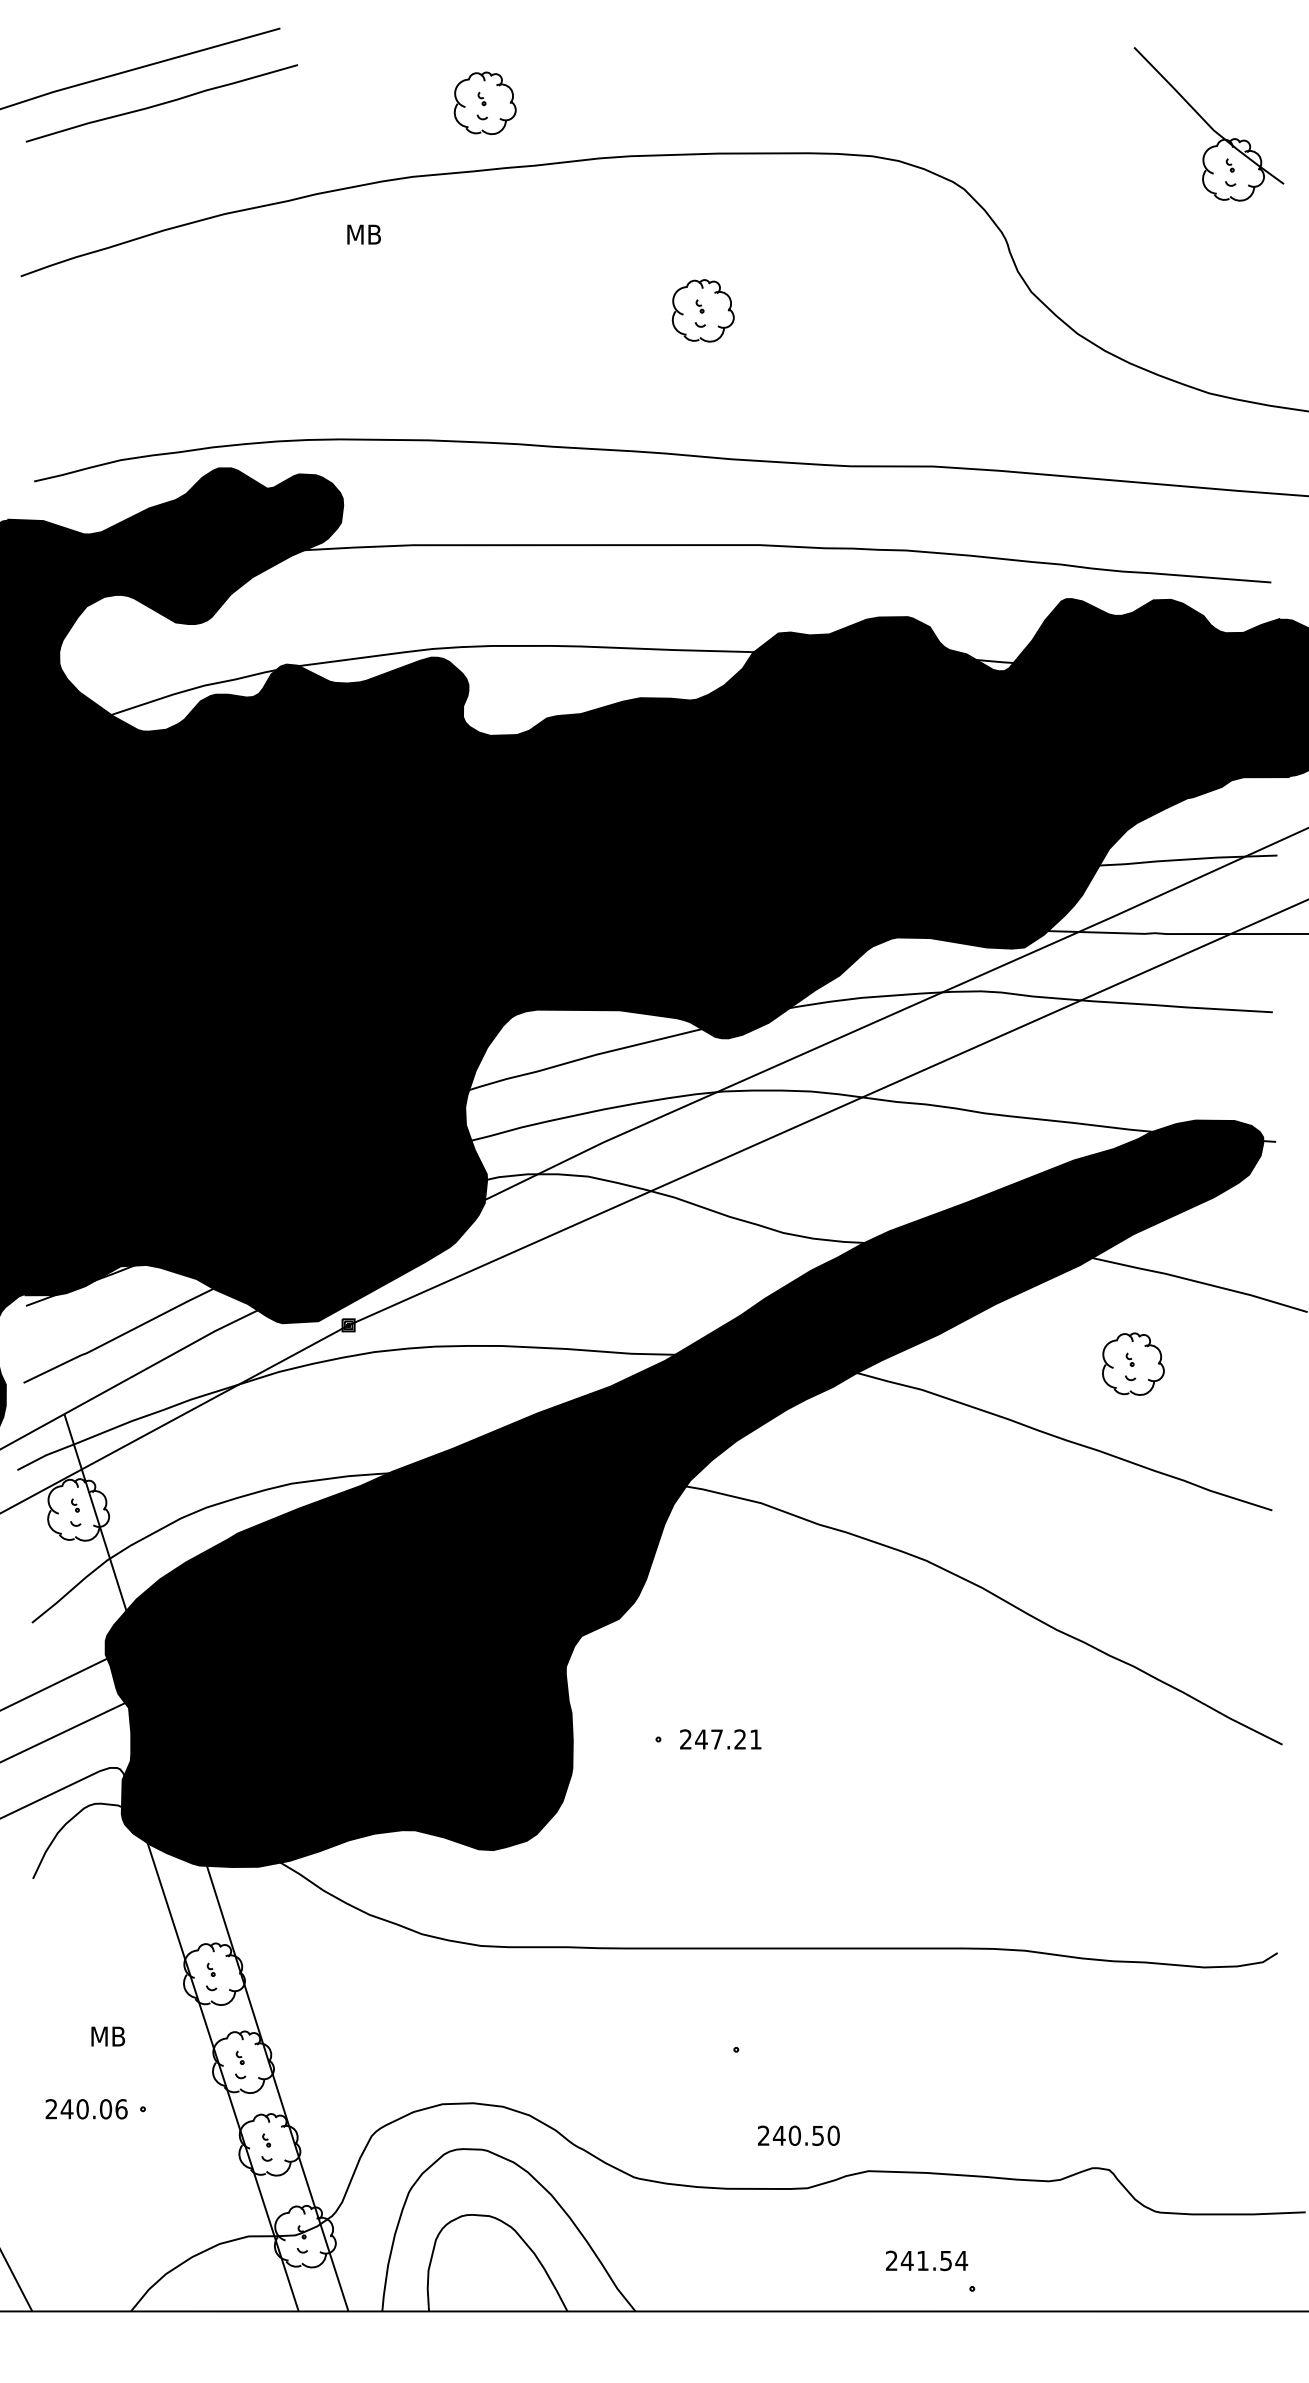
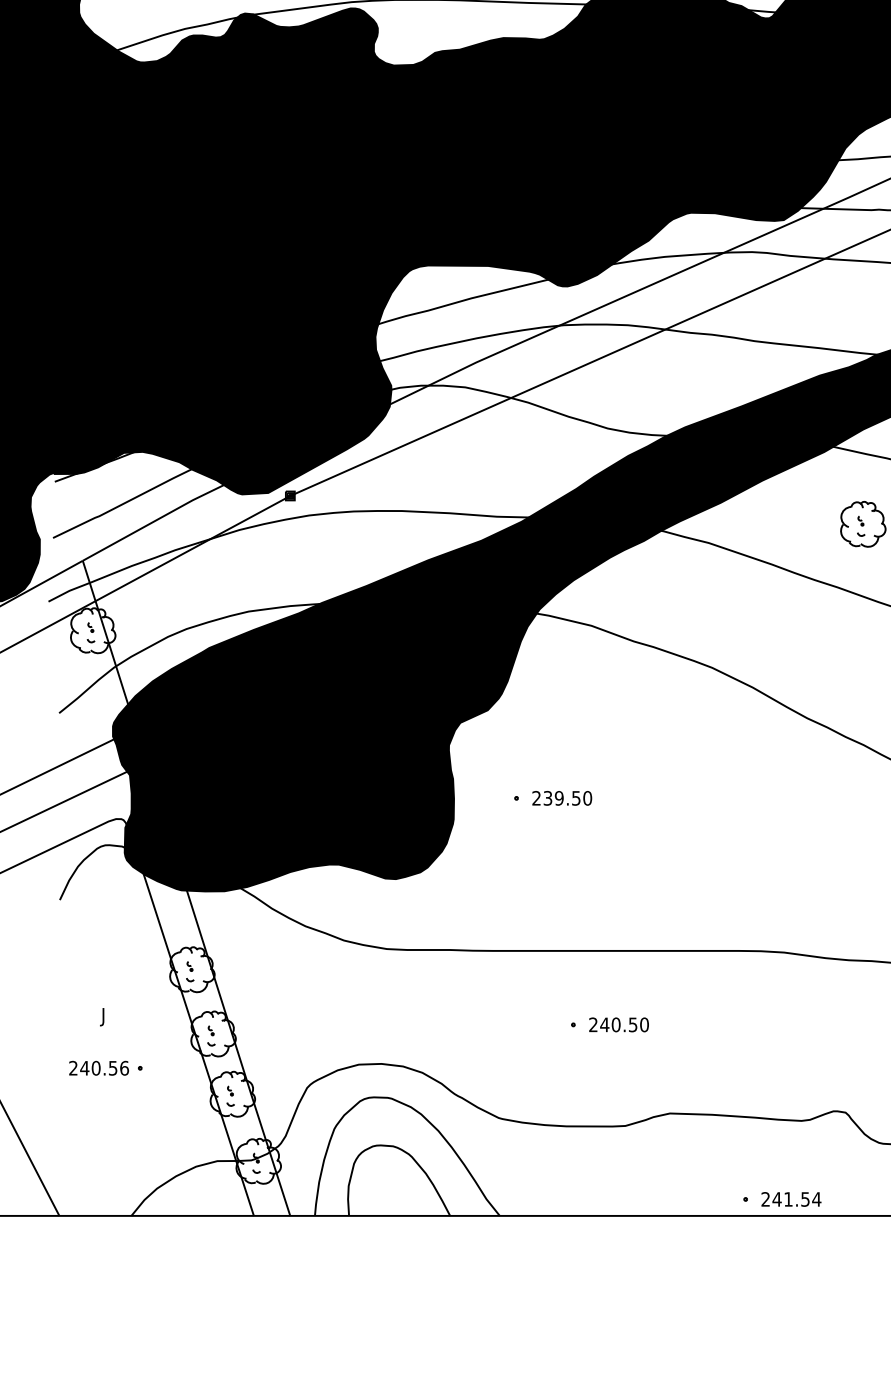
text: (728, 1739) -> (567, 798), 247.21 -> 239.50
text: (106, 2038) -> (113, 1016), MB -> J
text: (105, 2109) -> (112, 1068), 240.06 -> 240.56
text: (798, 2135) -> (618, 1024), moved
text: (927, 2260) -> (791, 1199), moved

